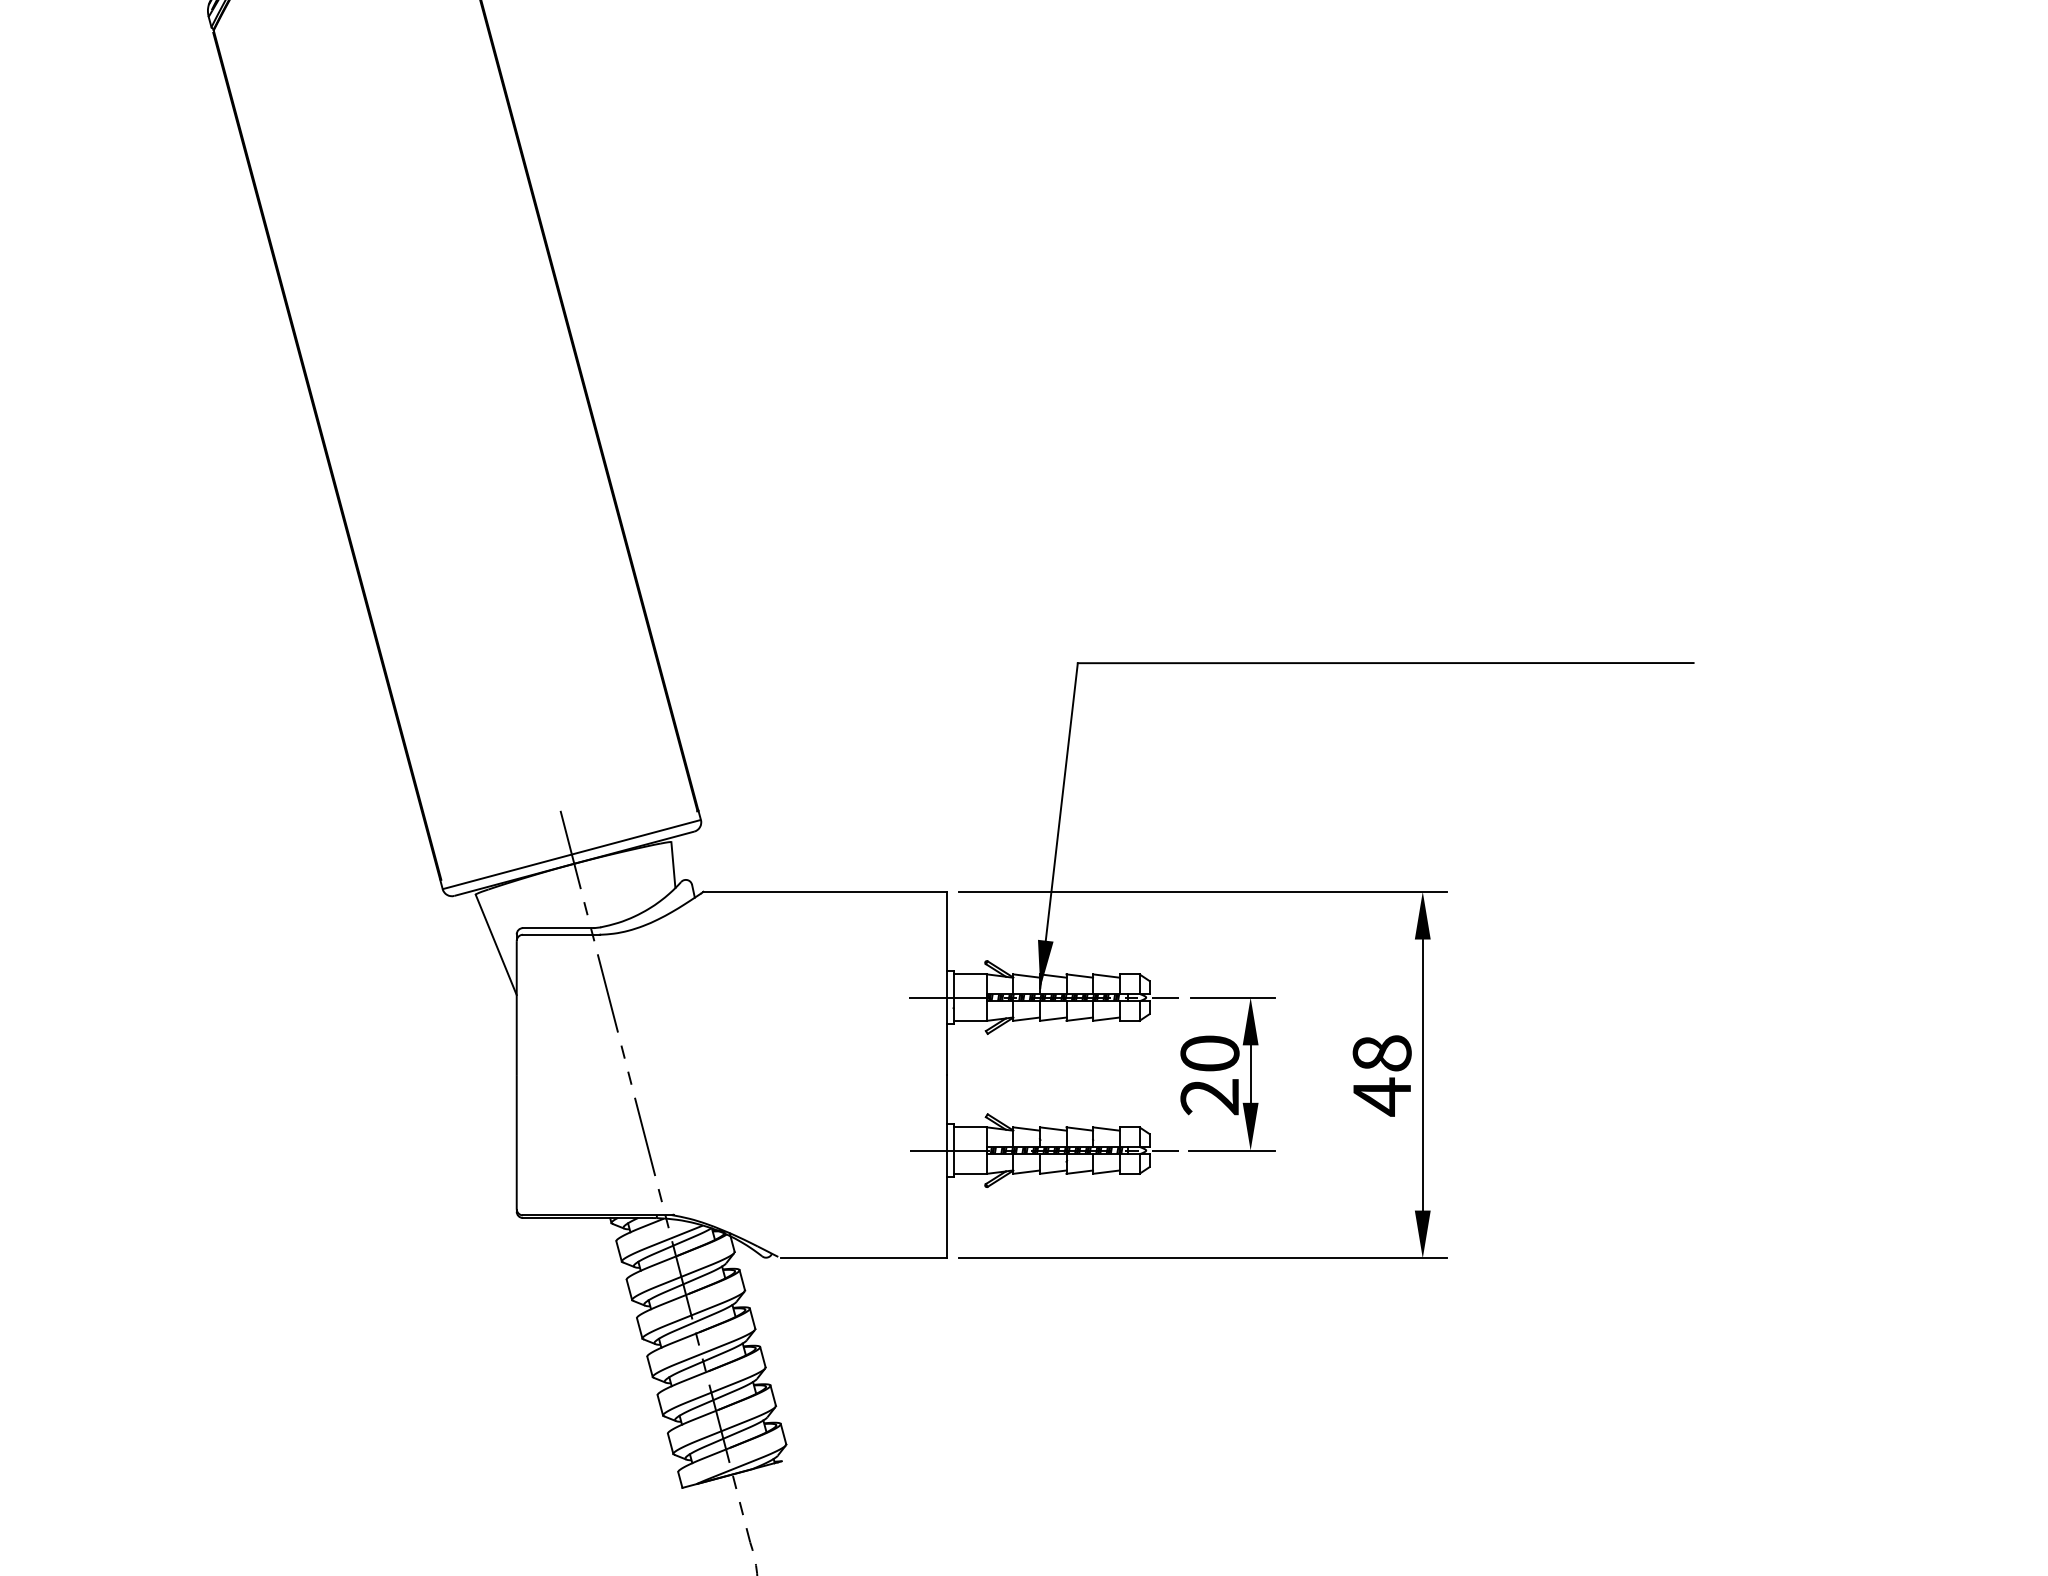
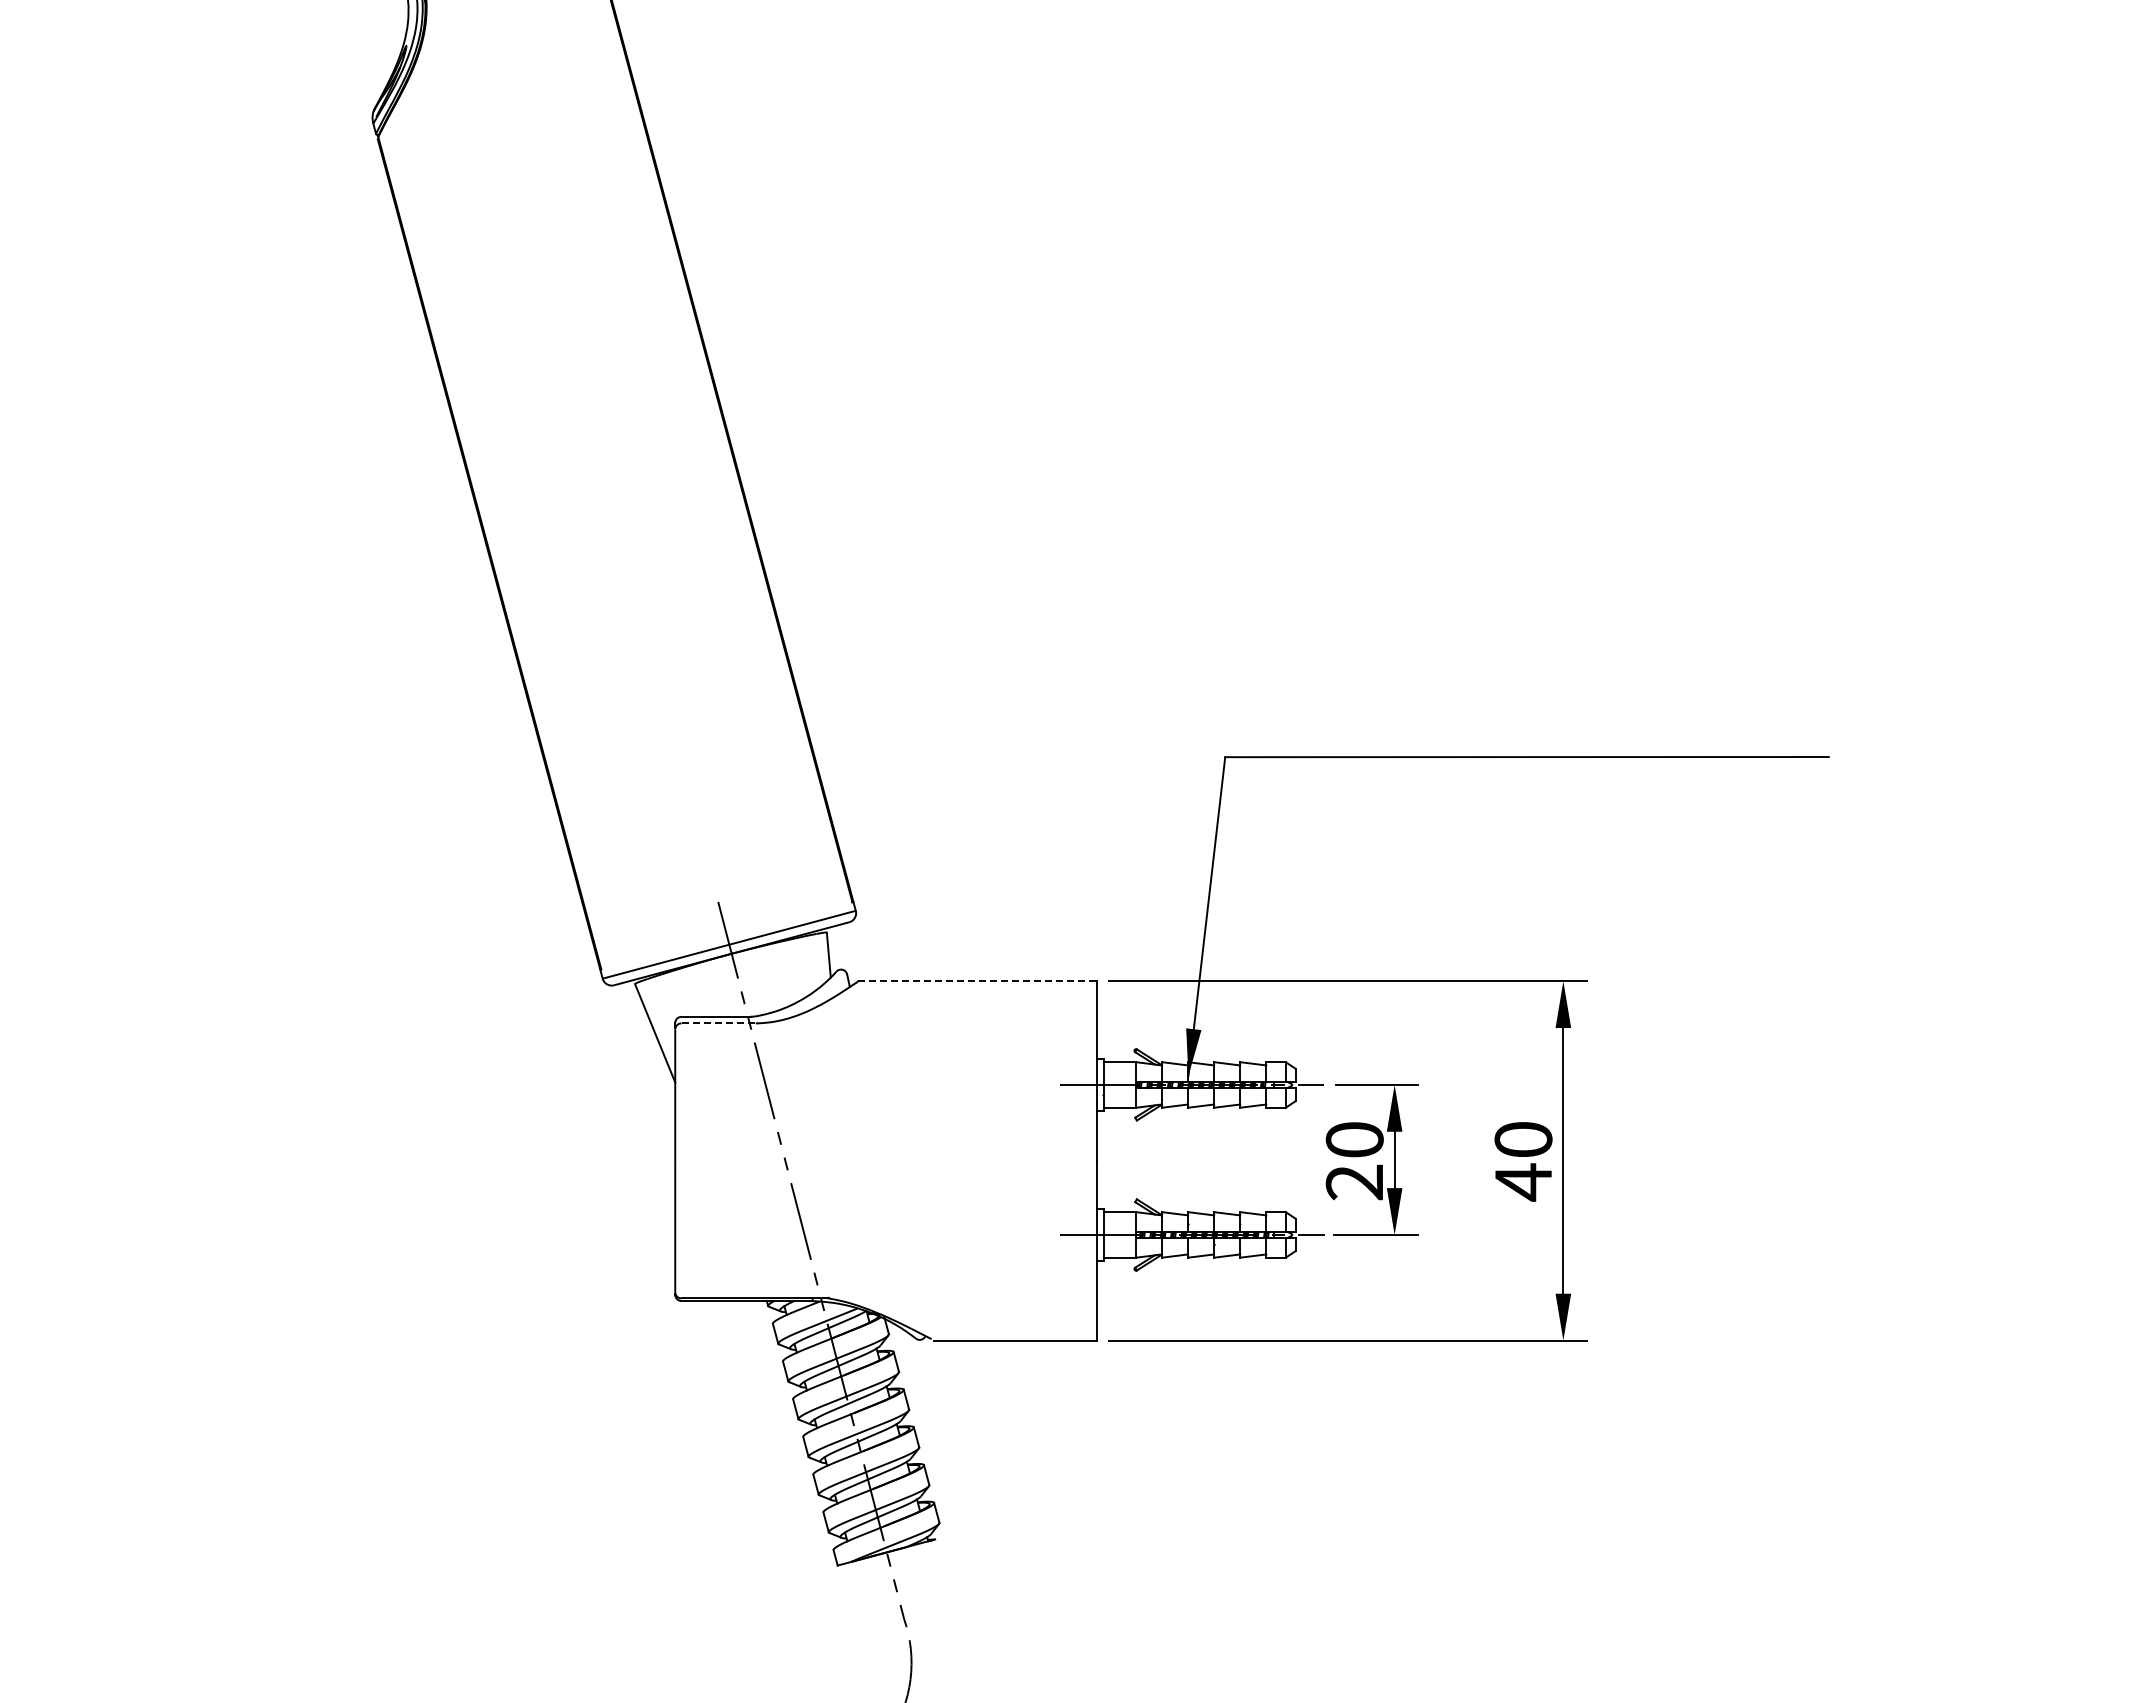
line: (826, 892) -> (978, 981), solid -> dashed
line: (561, 934) -> (719, 1023), solid -> dashed
text: (1382, 1053) -> (1523, 1139), 48 -> 40

